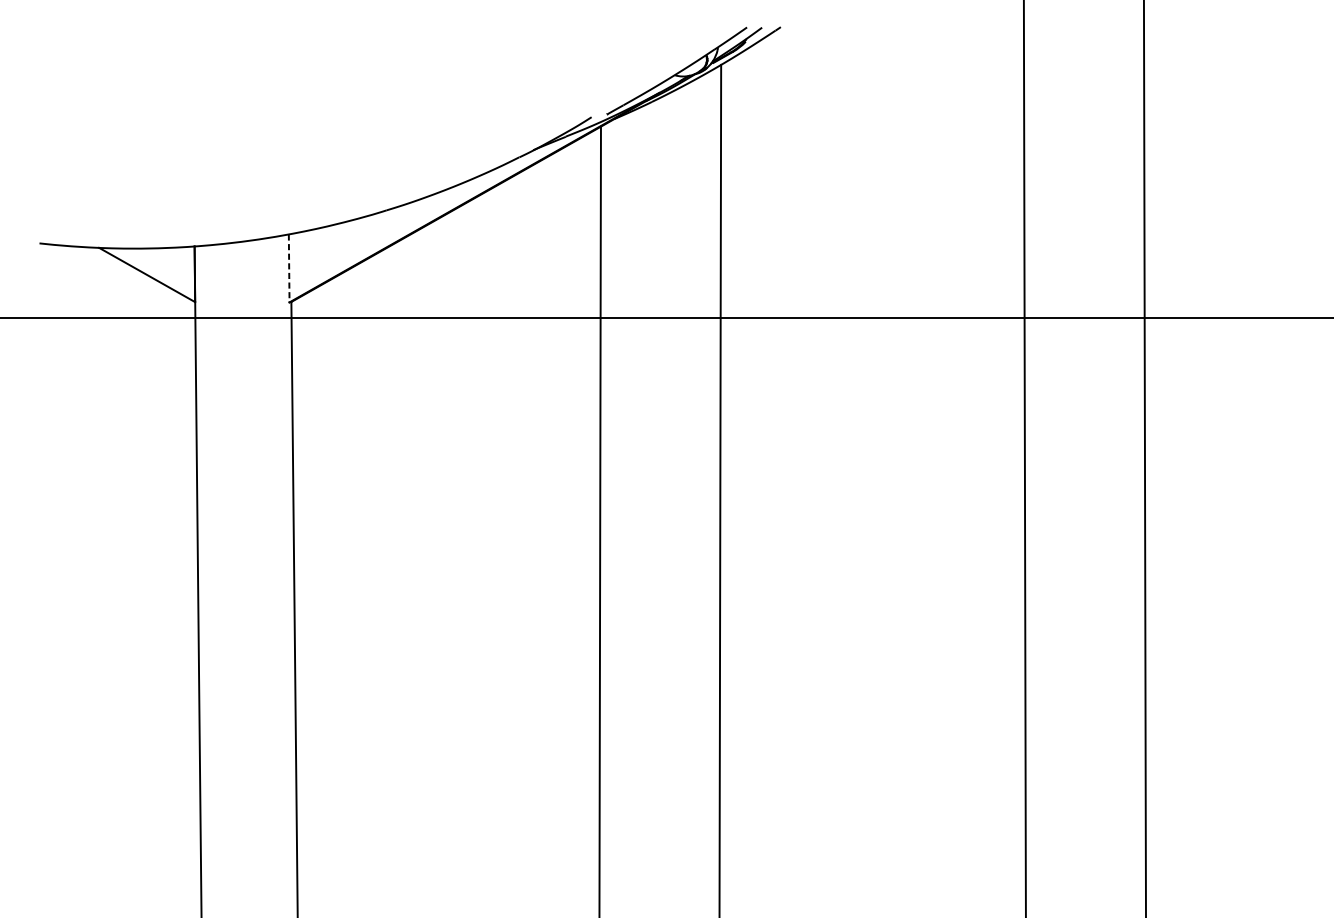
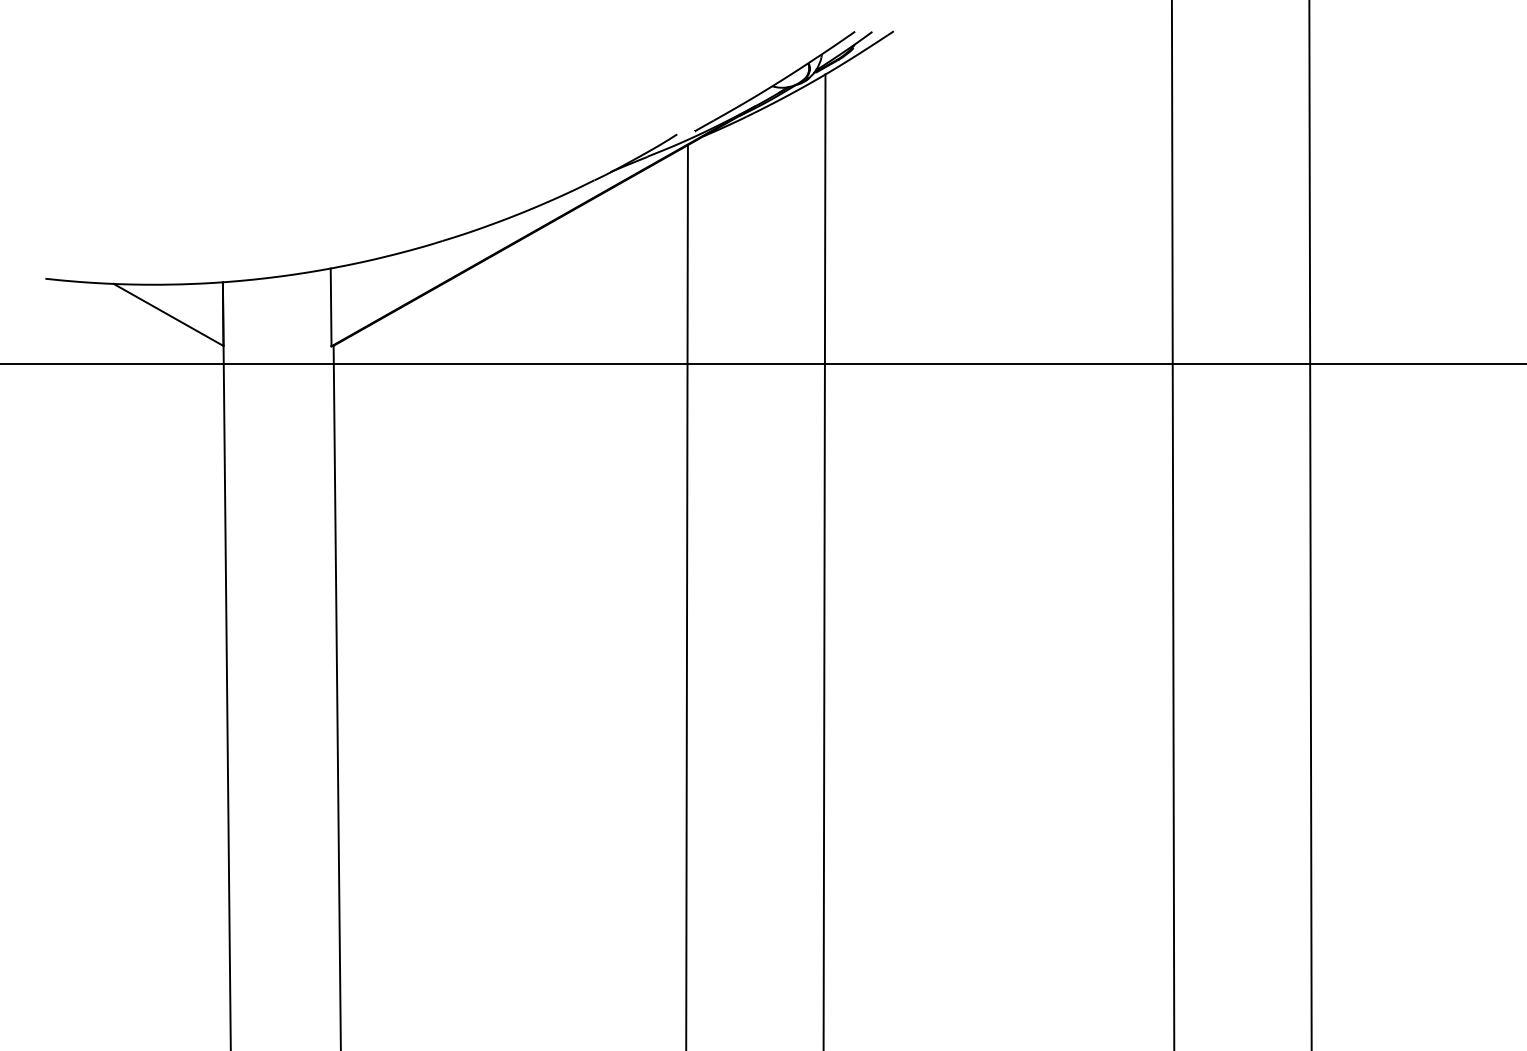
line: (289, 268) -> (331, 307), dashed -> solid

